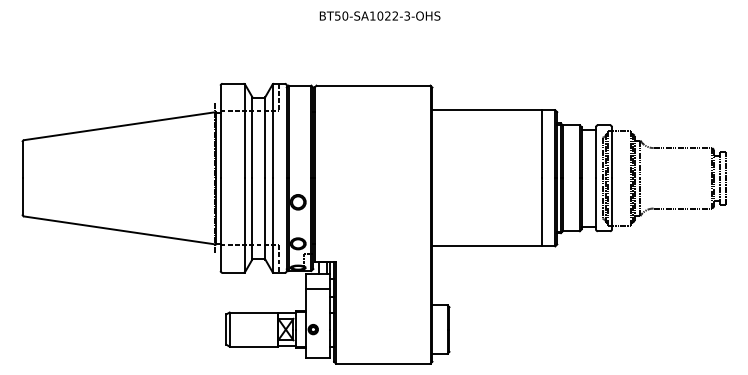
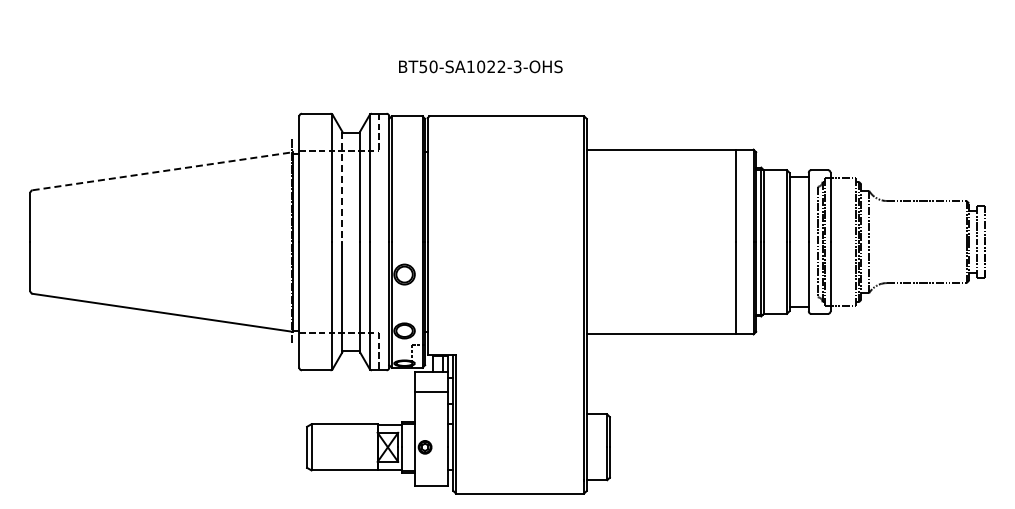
text: (379, 15) -> (480, 66), moved
line: (120, 126) -> (163, 171), solid -> dashed
line: (252, 138) -> (342, 187), solid -> dashed

